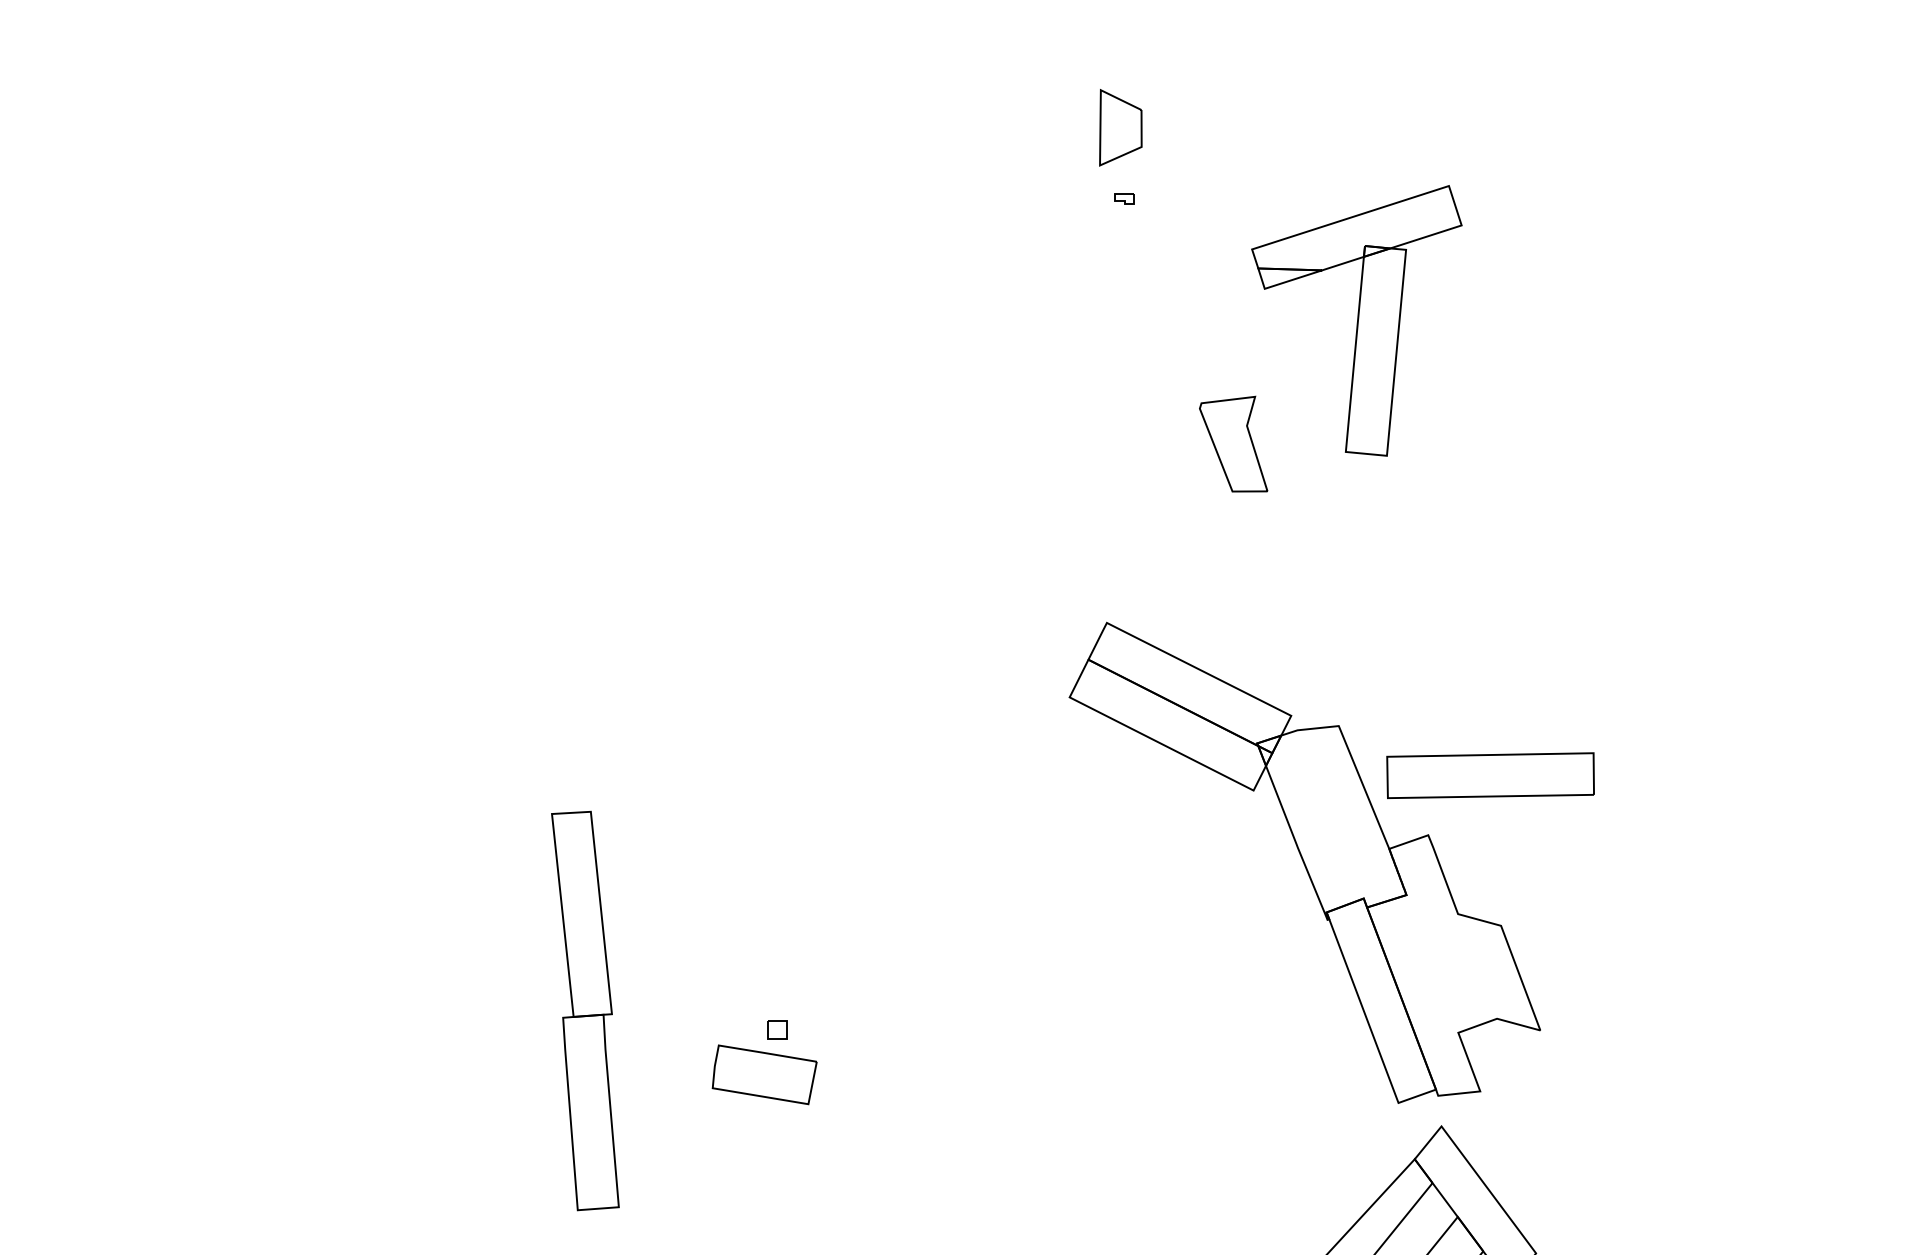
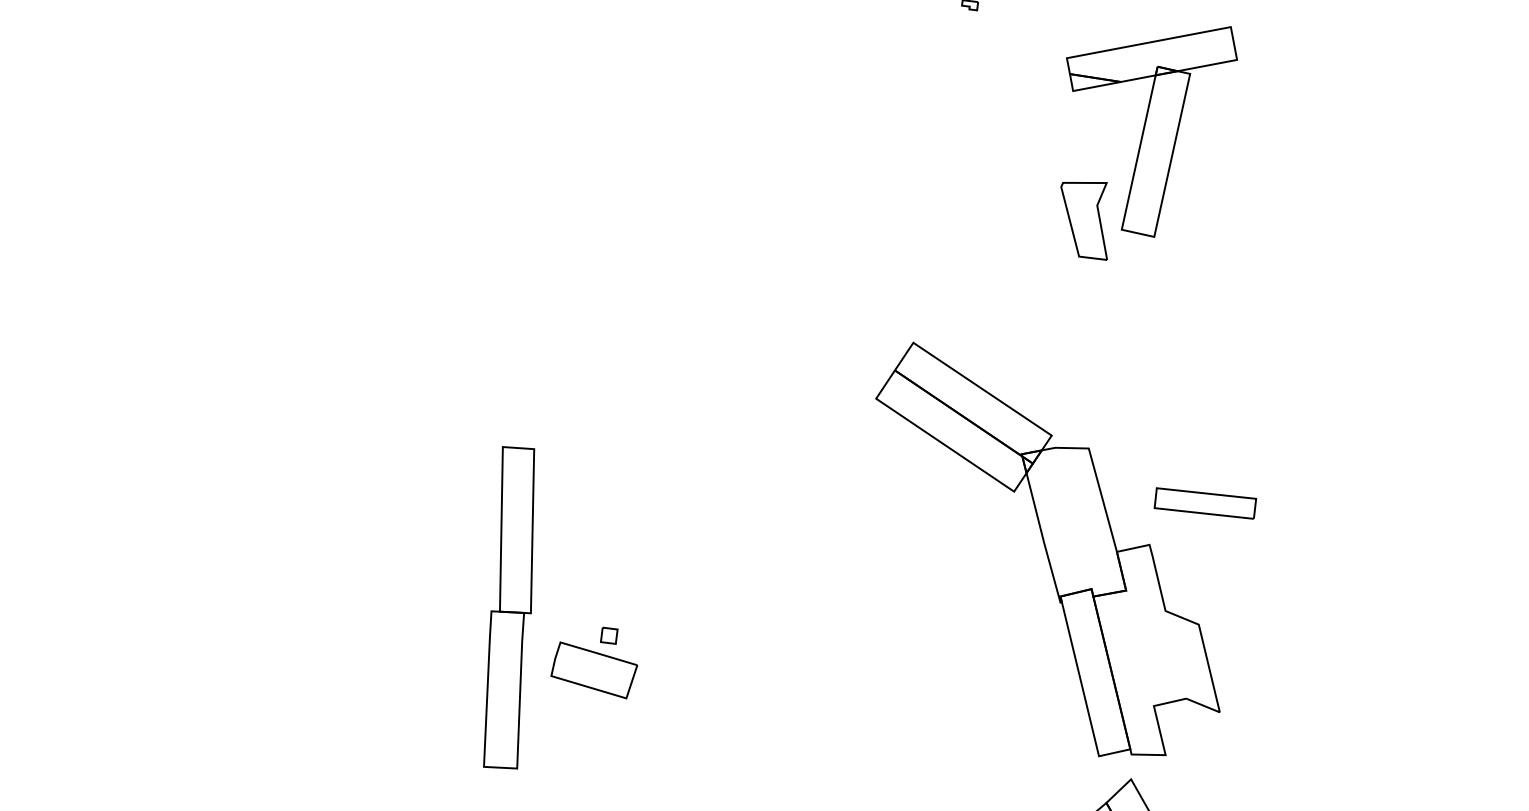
part: (1233, 443) -> (1084, 218), moved
part: (1490, 775) -> (1205, 503), size x0.6
part: (585, 1010) -> (510, 607), moved

